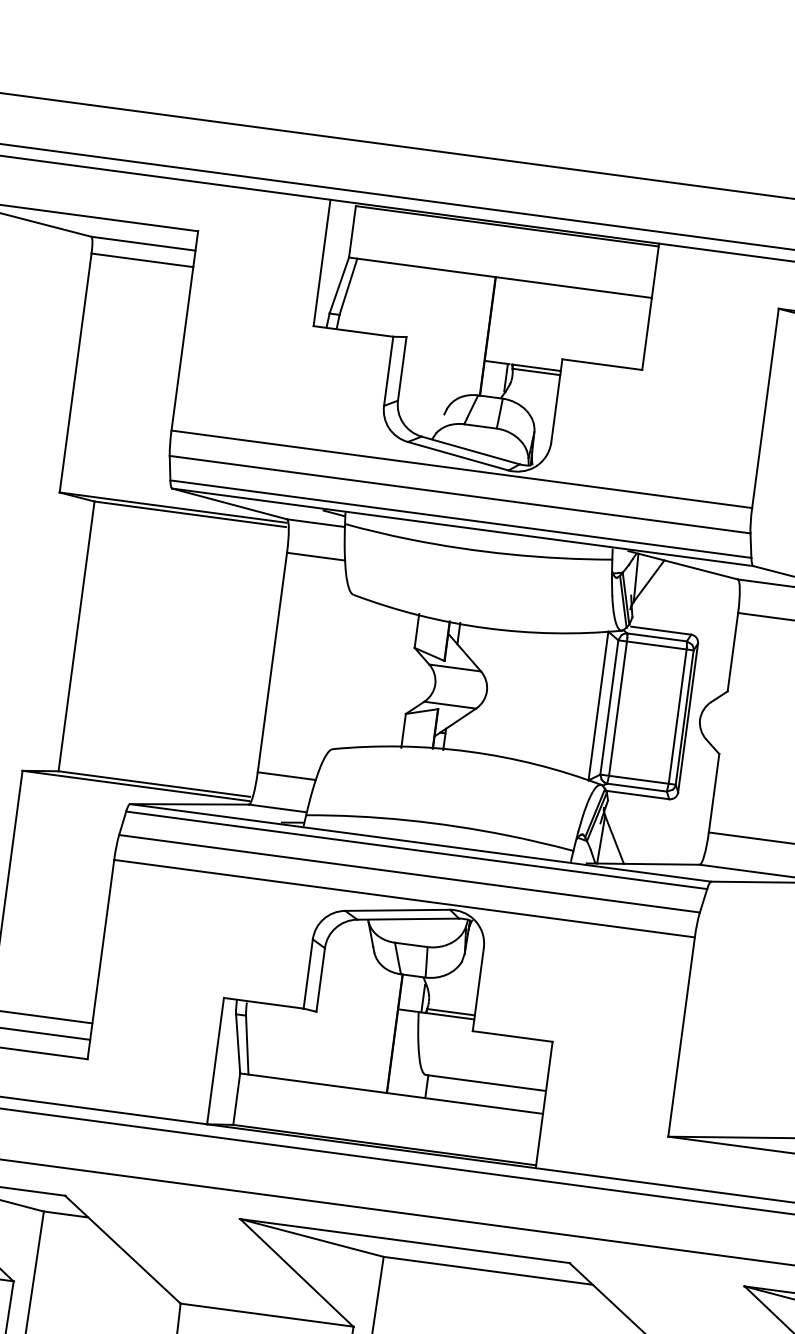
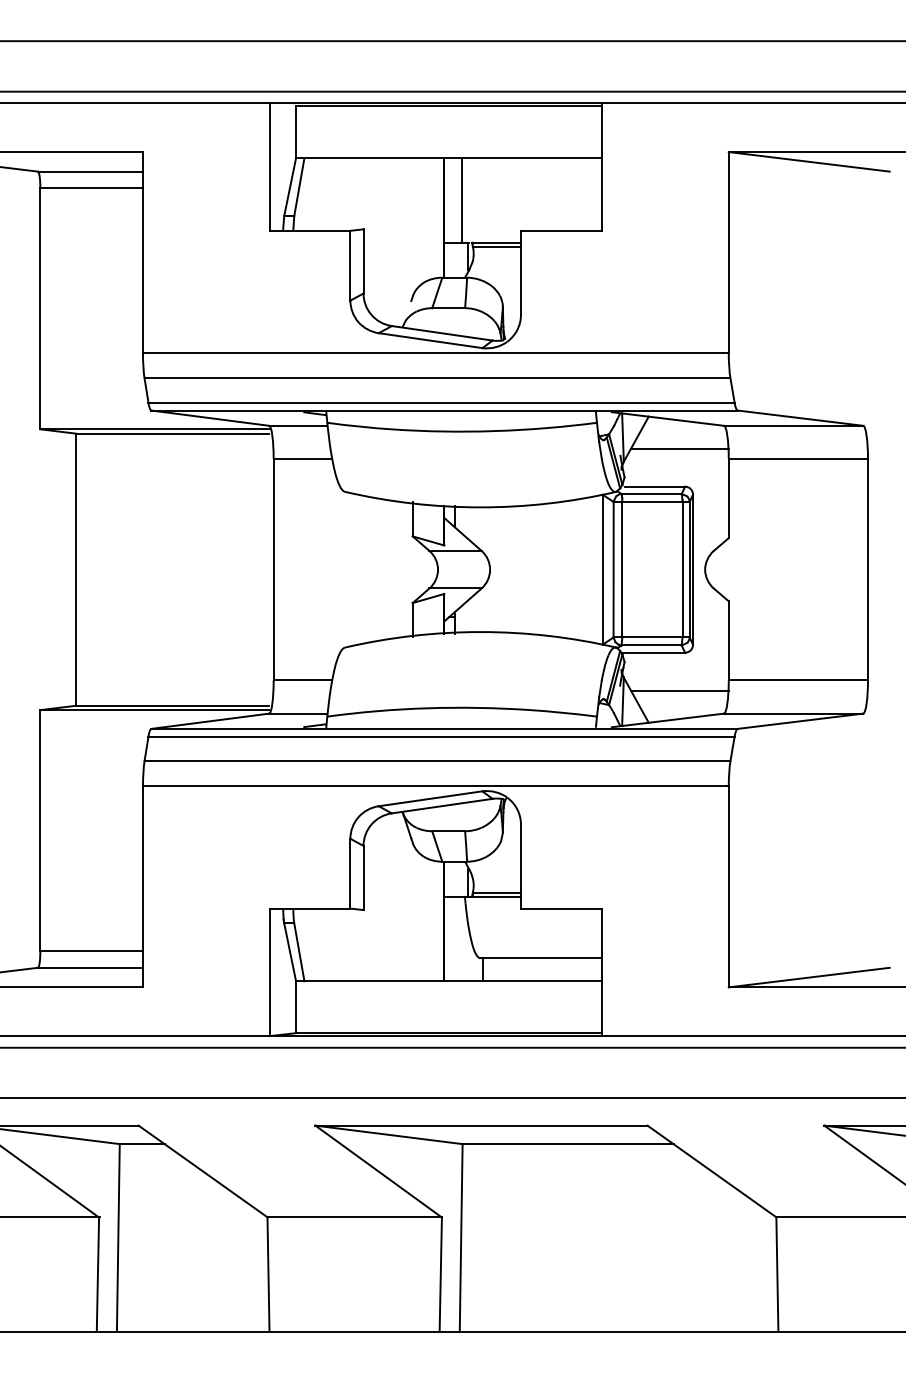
line: (508, 321) -> (462, 200), added
line: (690, 596) -> (679, 448), added
line: (658, 835) -> (679, 690), added

